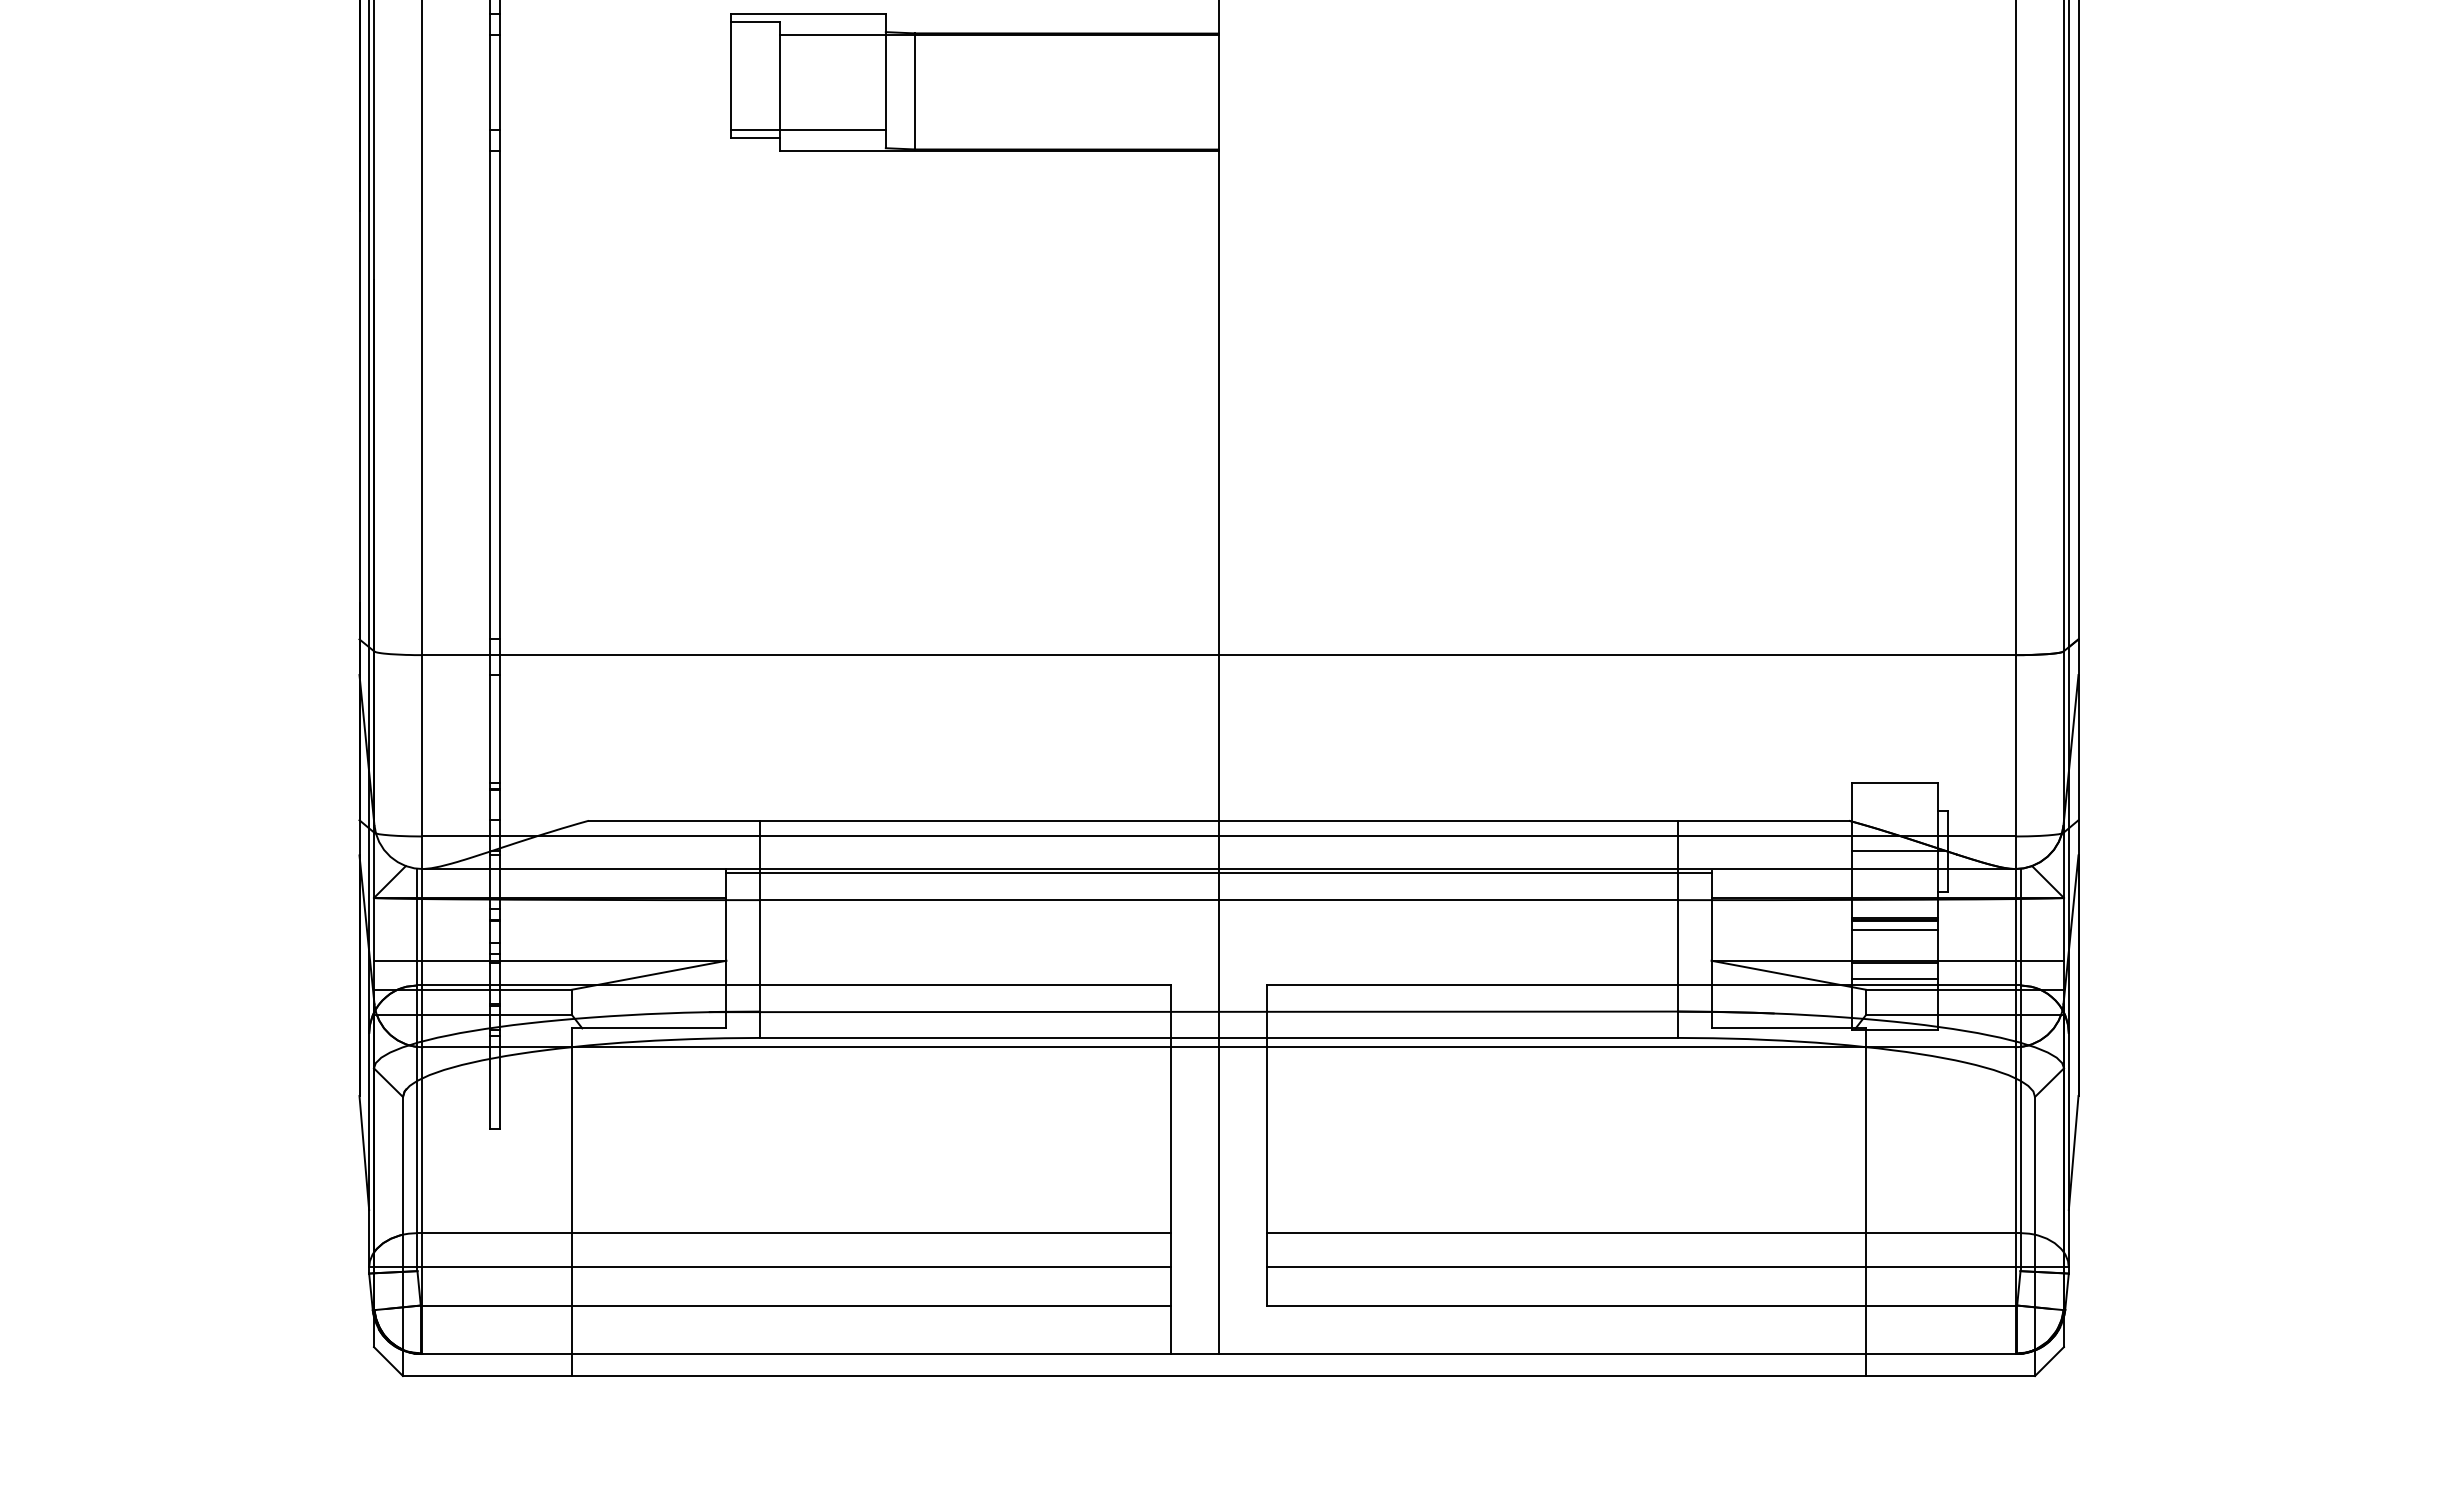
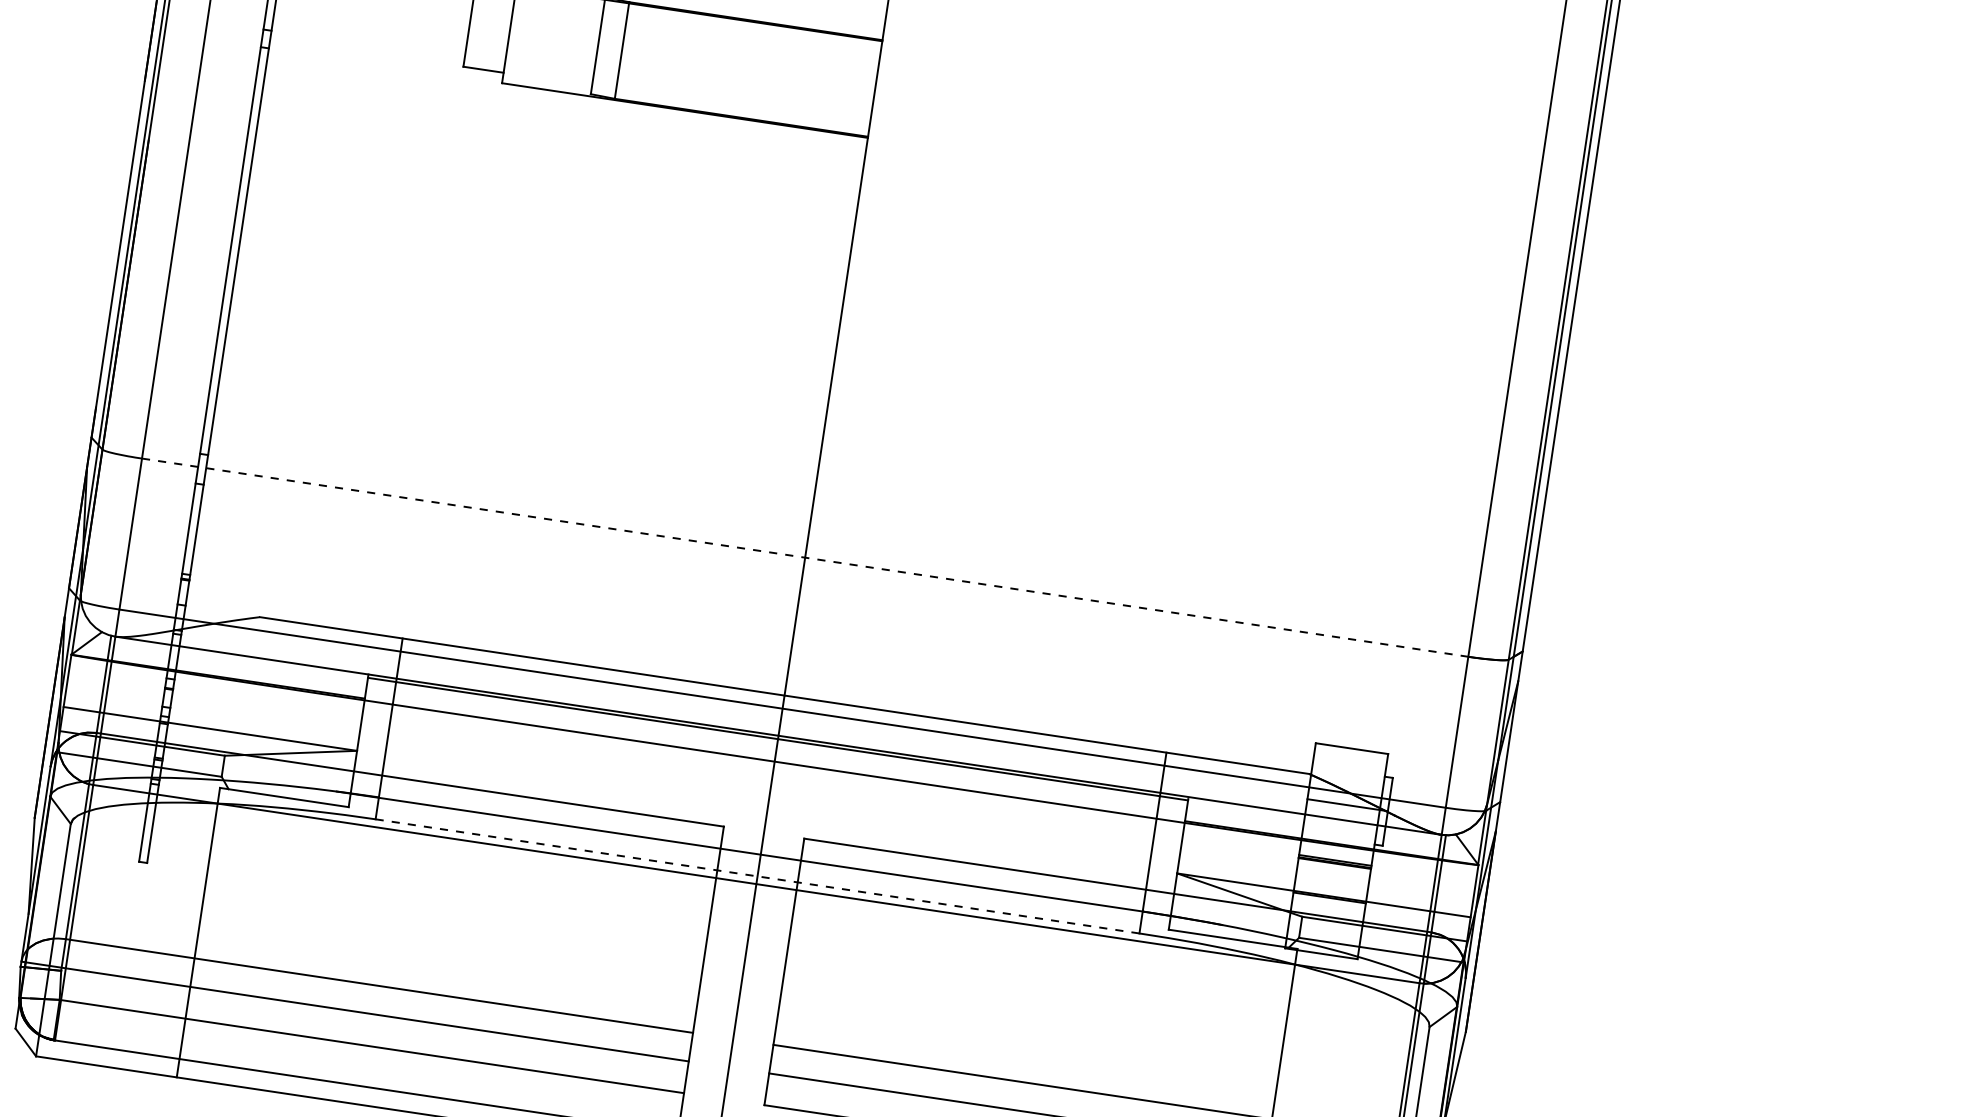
line: (808, 129) -> (528, 68), removed
line: (1218, 655) -> (804, 557), solid -> dashed
line: (1894, 929) -> (1333, 870), removed
line: (1894, 978) -> (1327, 910), removed
line: (1219, 1037) -> (758, 876), solid -> dashed

